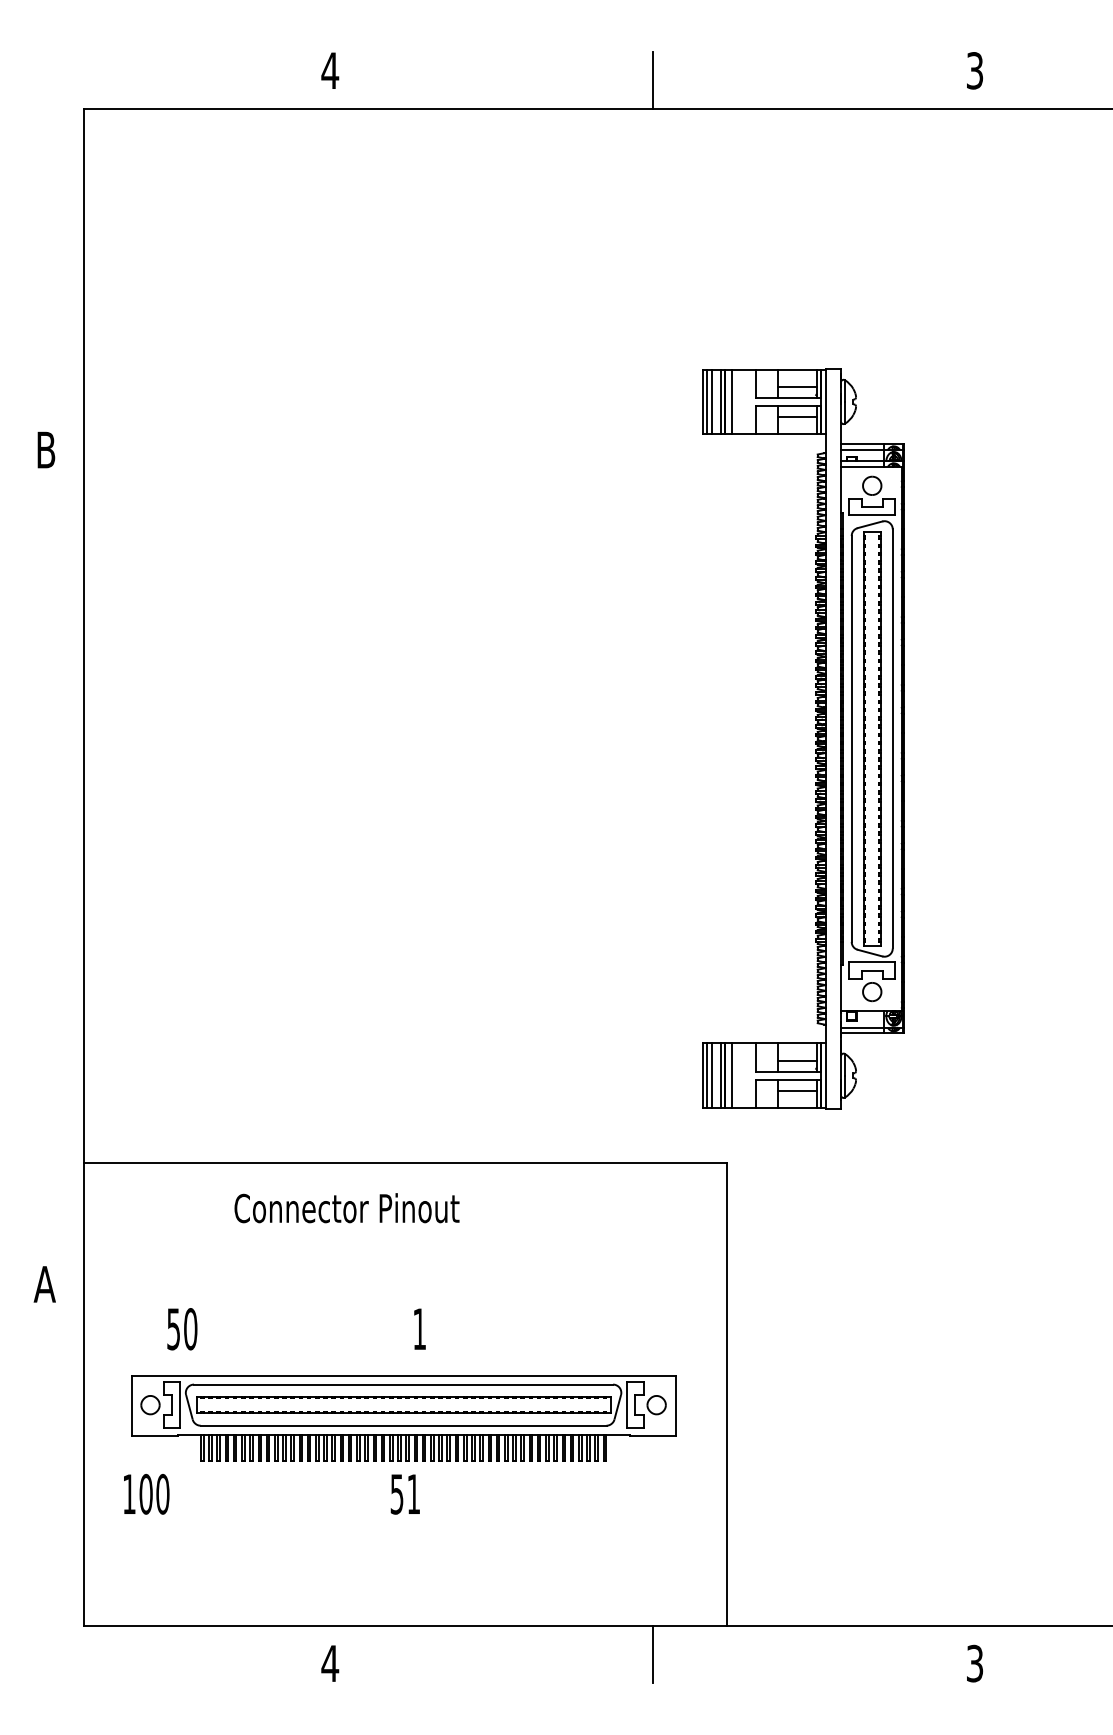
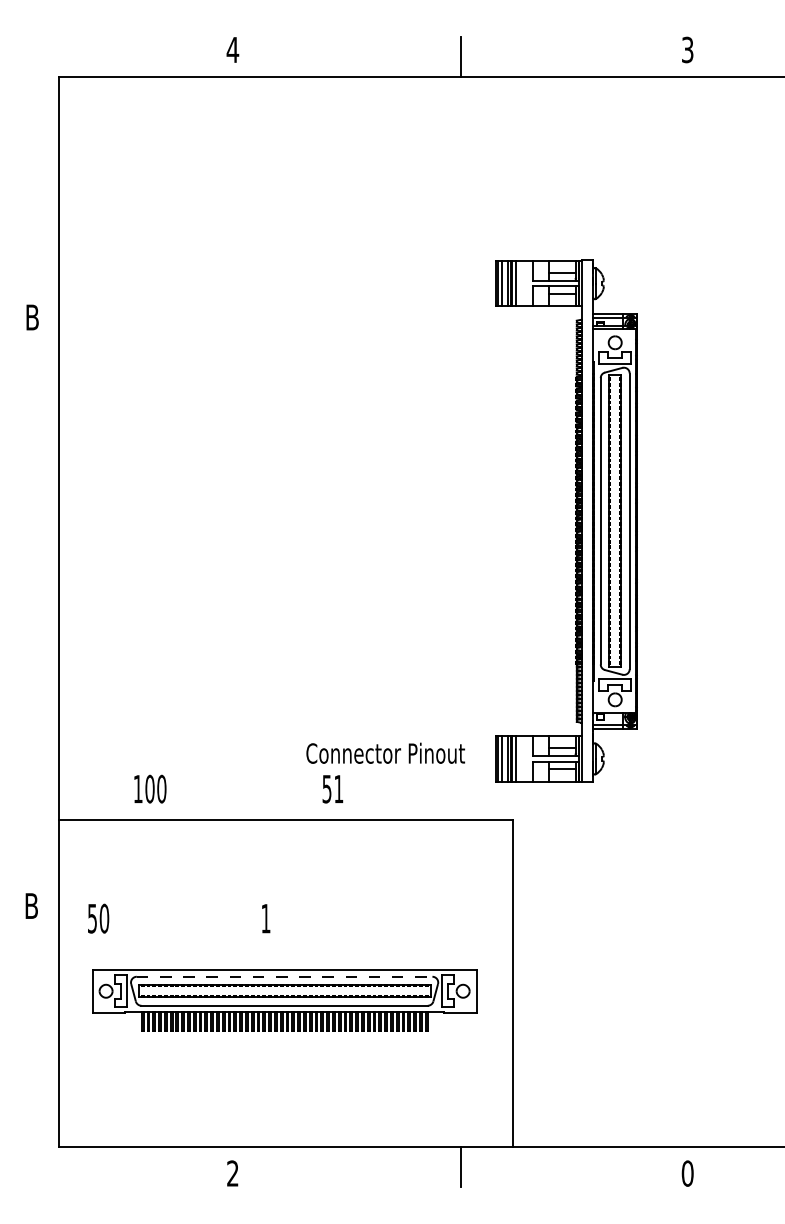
text: (346, 1207) -> (385, 752), moved
text: (44, 1283) -> (31, 905), A -> B
text: (297, 1328) -> (179, 918), moved
line: (403, 1384) -> (284, 976), solid -> dashed
text: (271, 1493) -> (238, 788), moved
text: (329, 1663) -> (232, 1173), 4 -> 2
text: (974, 1663) -> (687, 1173), 3 -> 0

